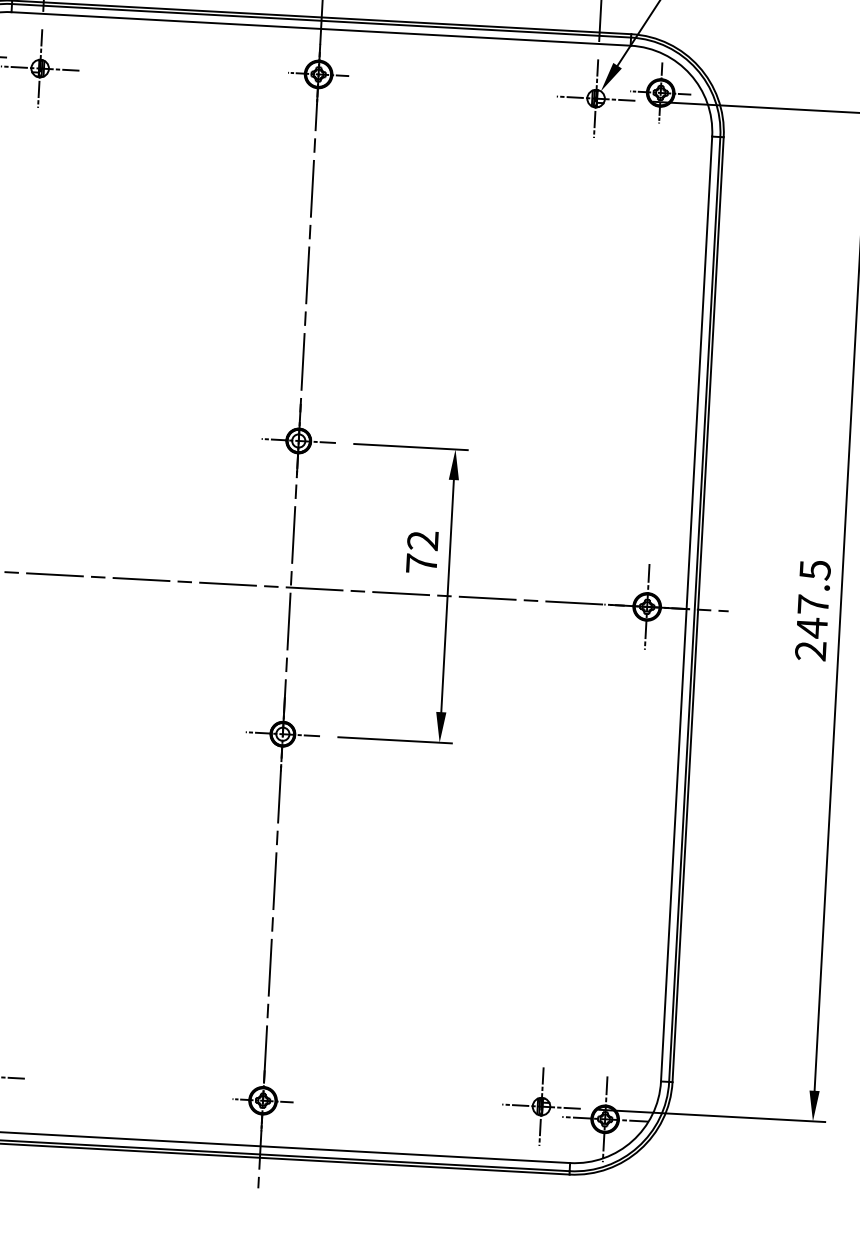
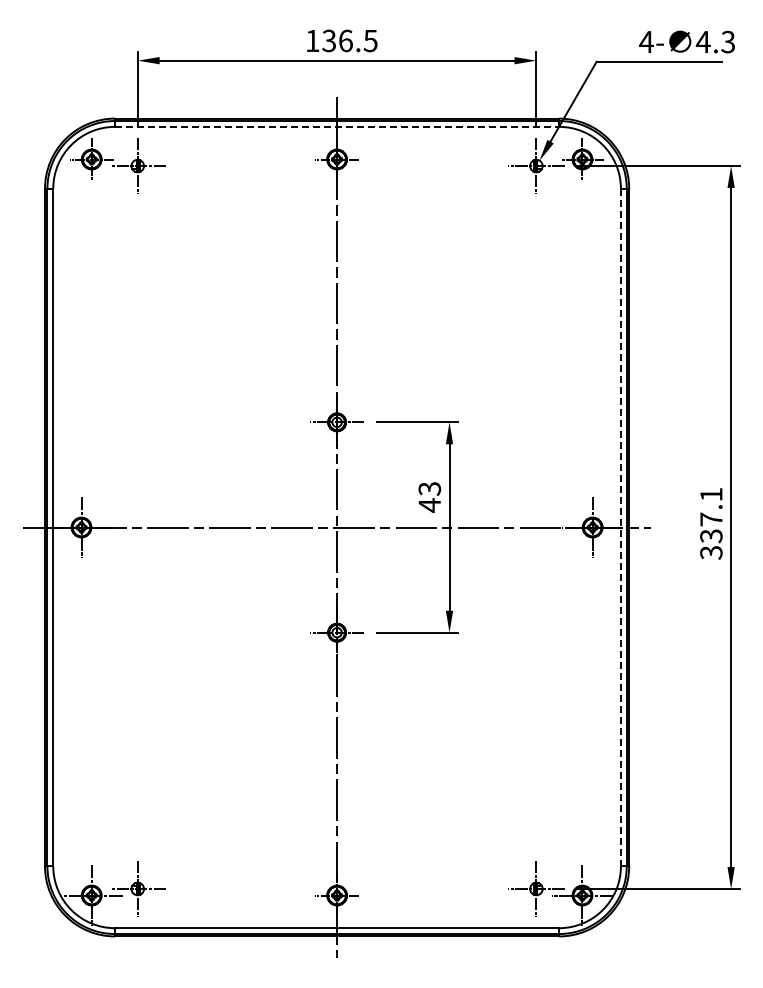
line: (321, 28) -> (337, 126), solid -> dashed
text: (421, 552) -> (429, 497), 72 -> 43
line: (685, 608) -> (620, 527), solid -> dashed
text: (813, 610) -> (711, 523), 247.5 -> 337.1

